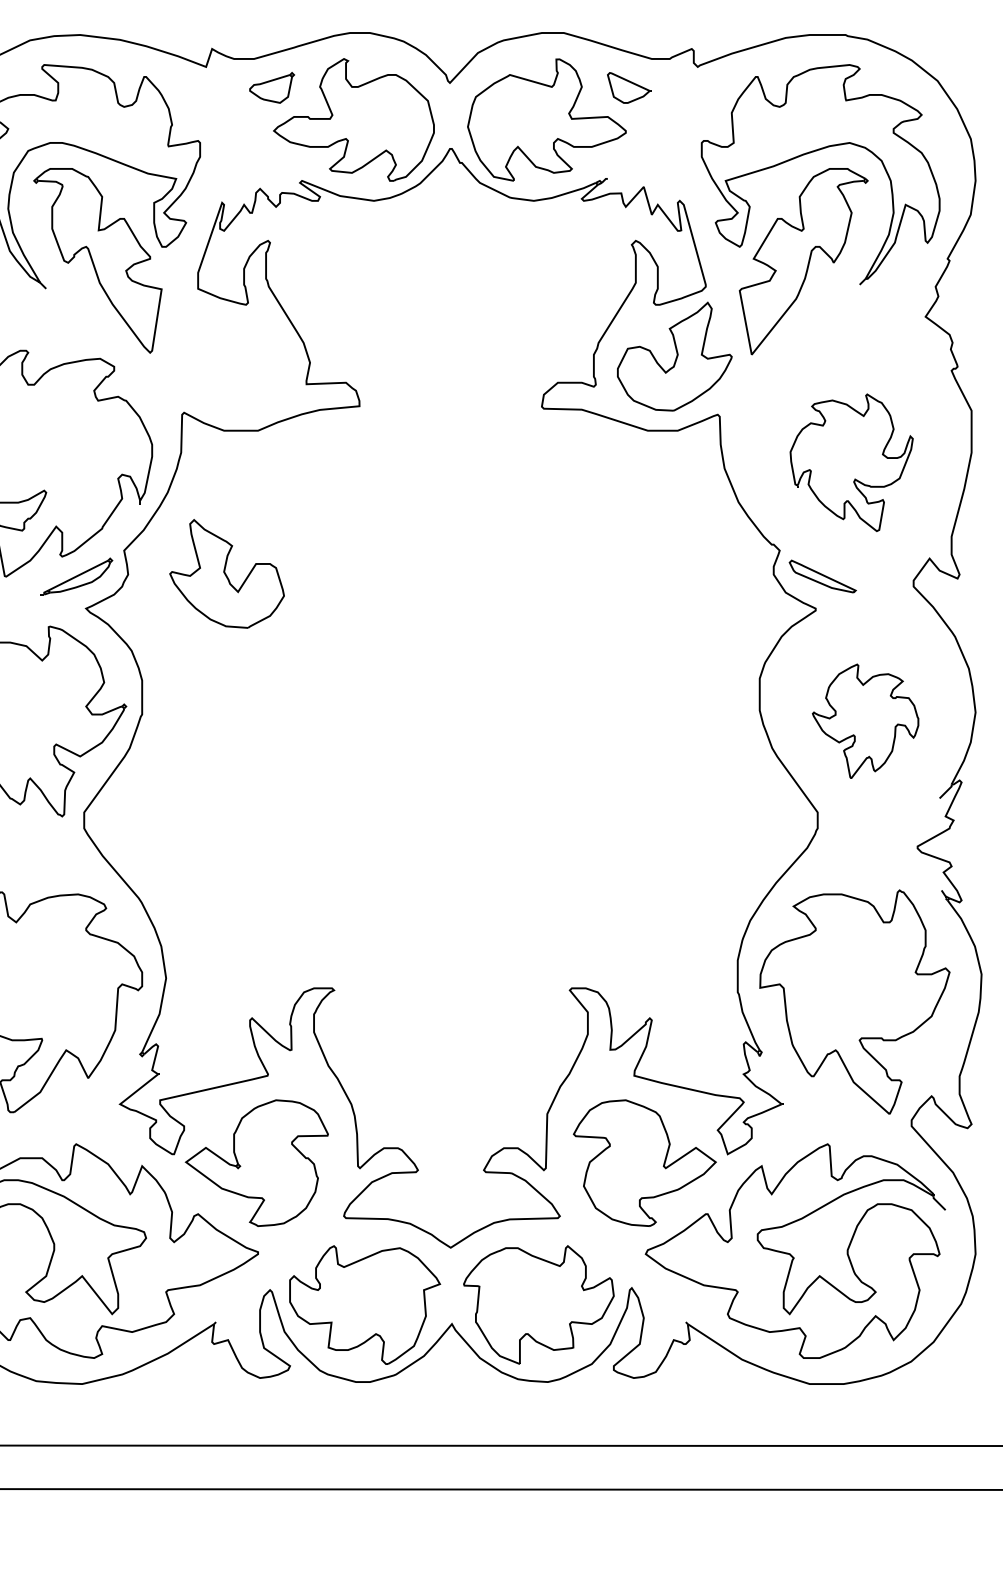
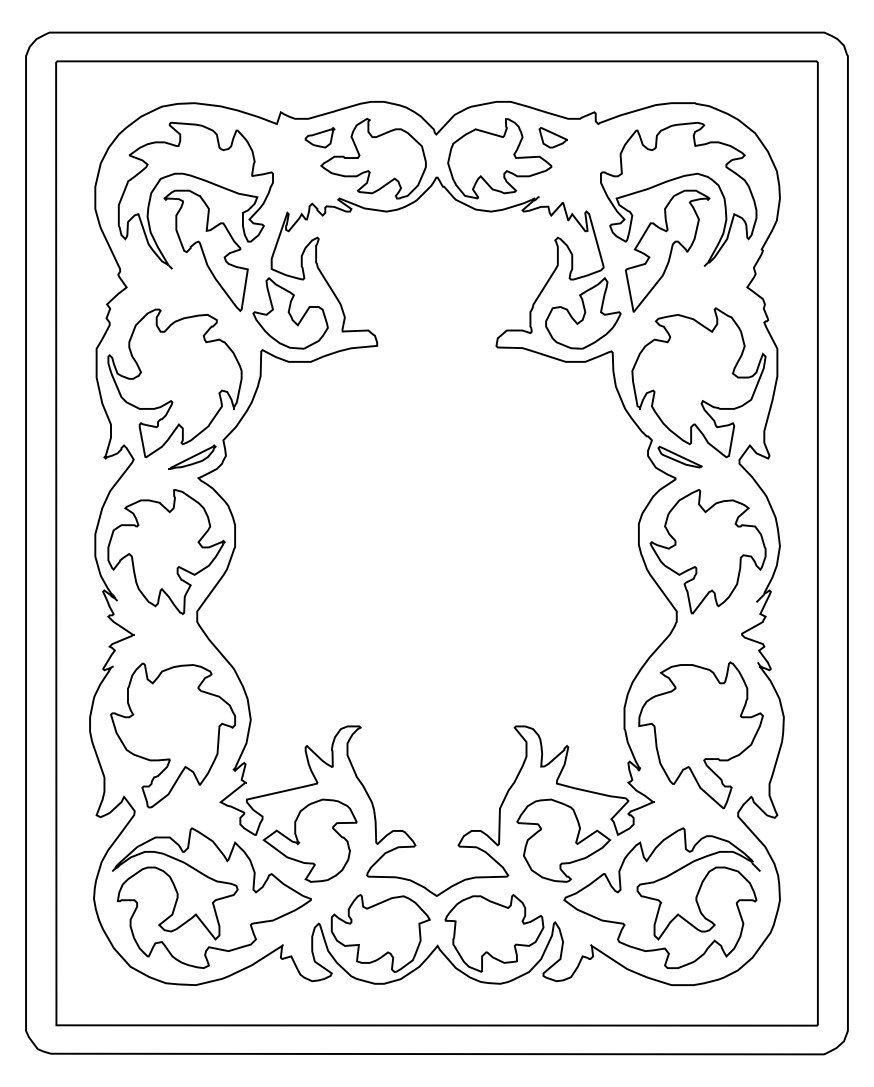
part: (850, 462) -> (698, 382), size x1.67
part: (226, 573) -> (290, 313), moved
part: (864, 720) -> (707, 551), size x1.67

